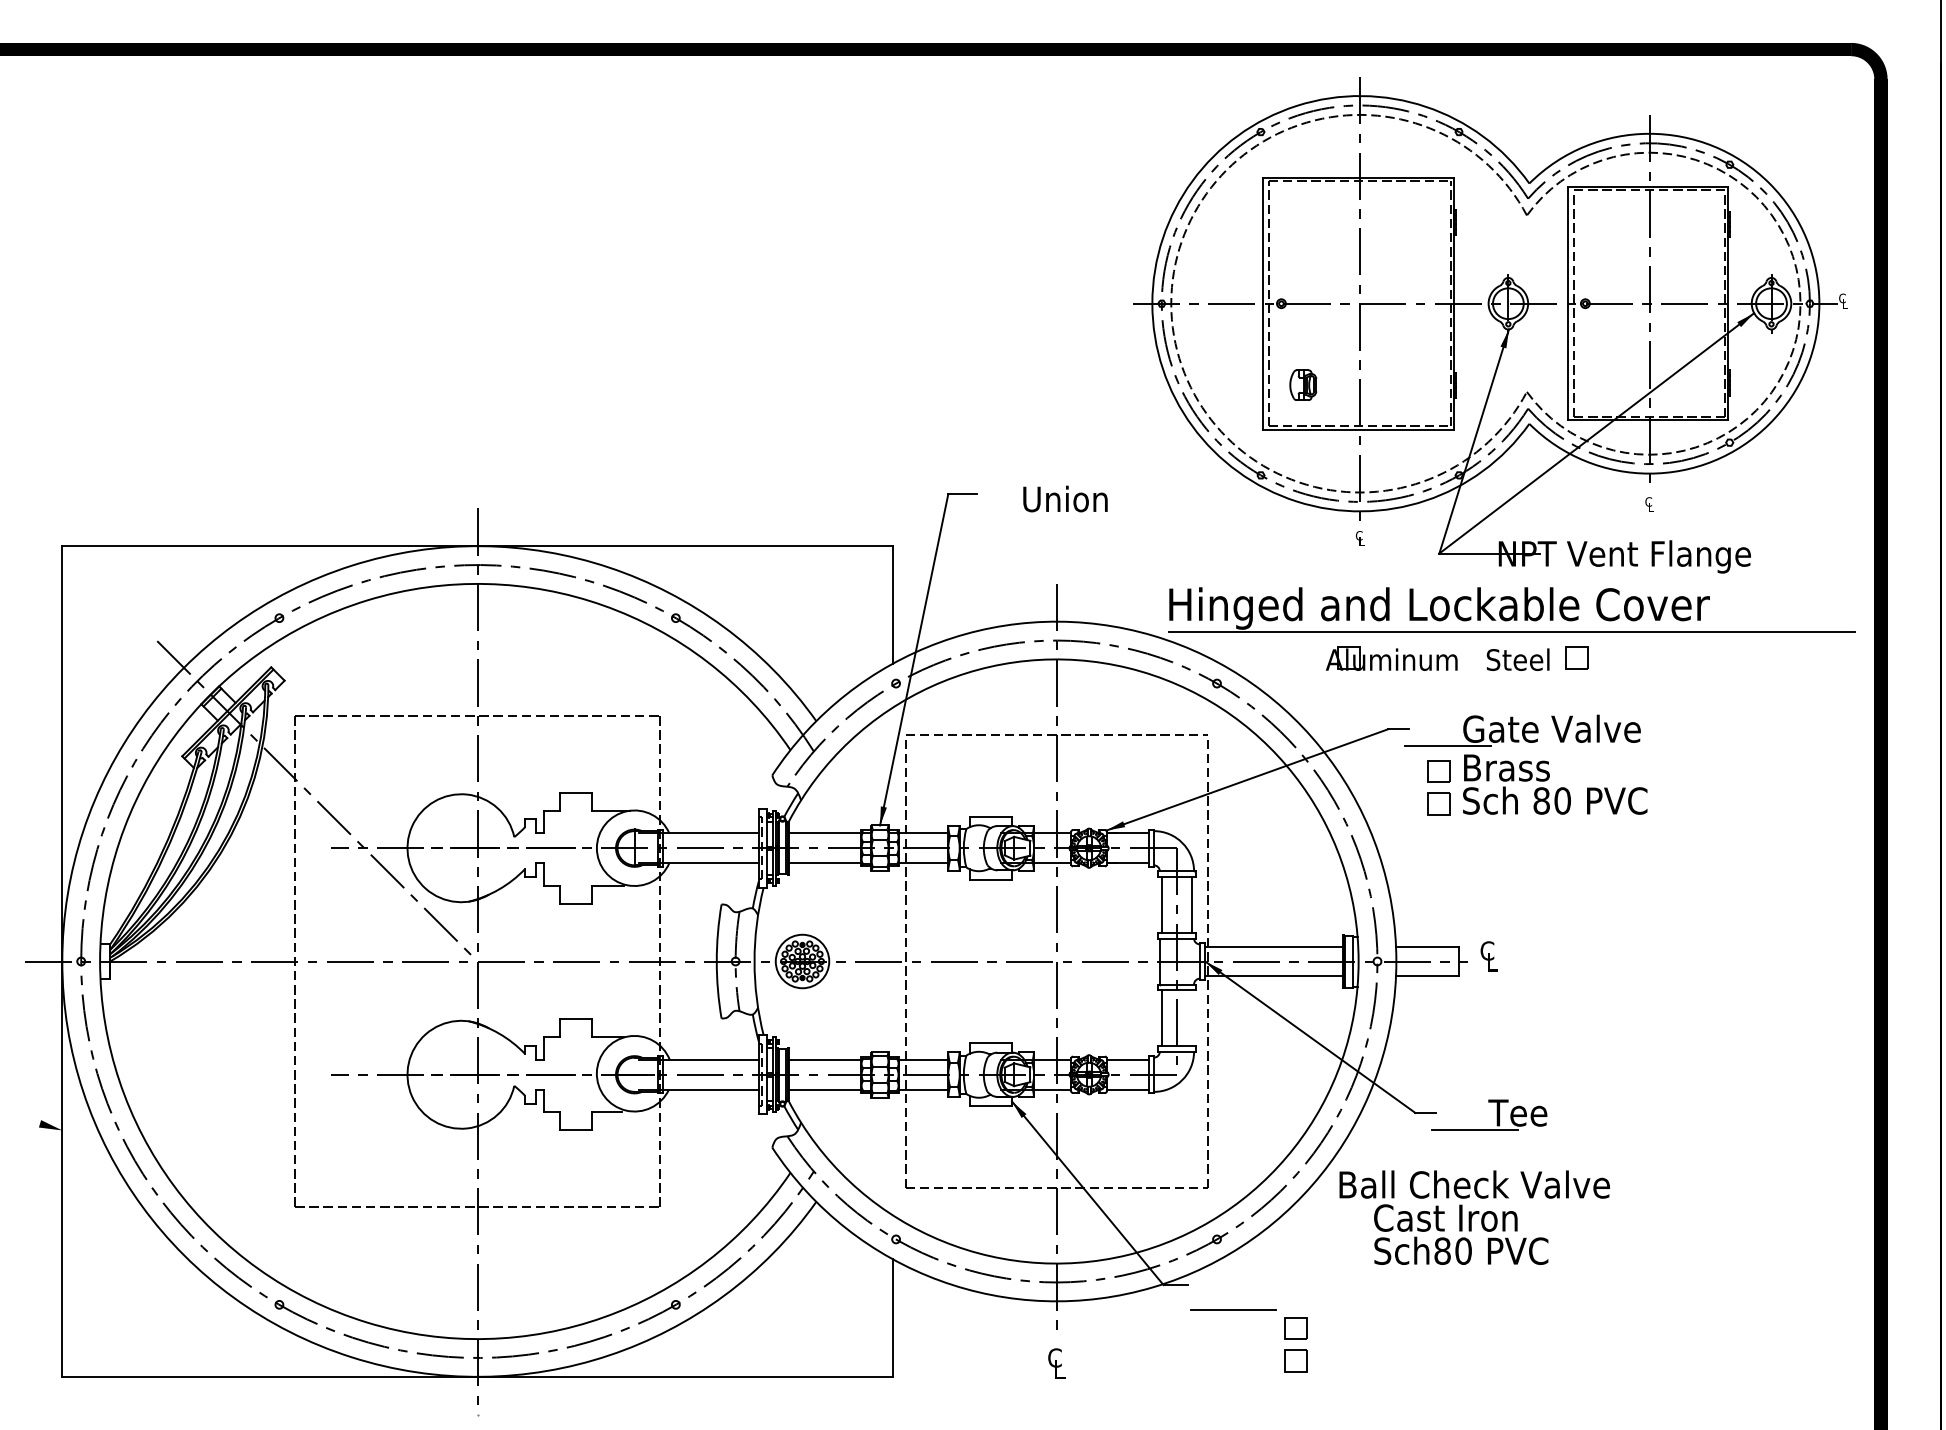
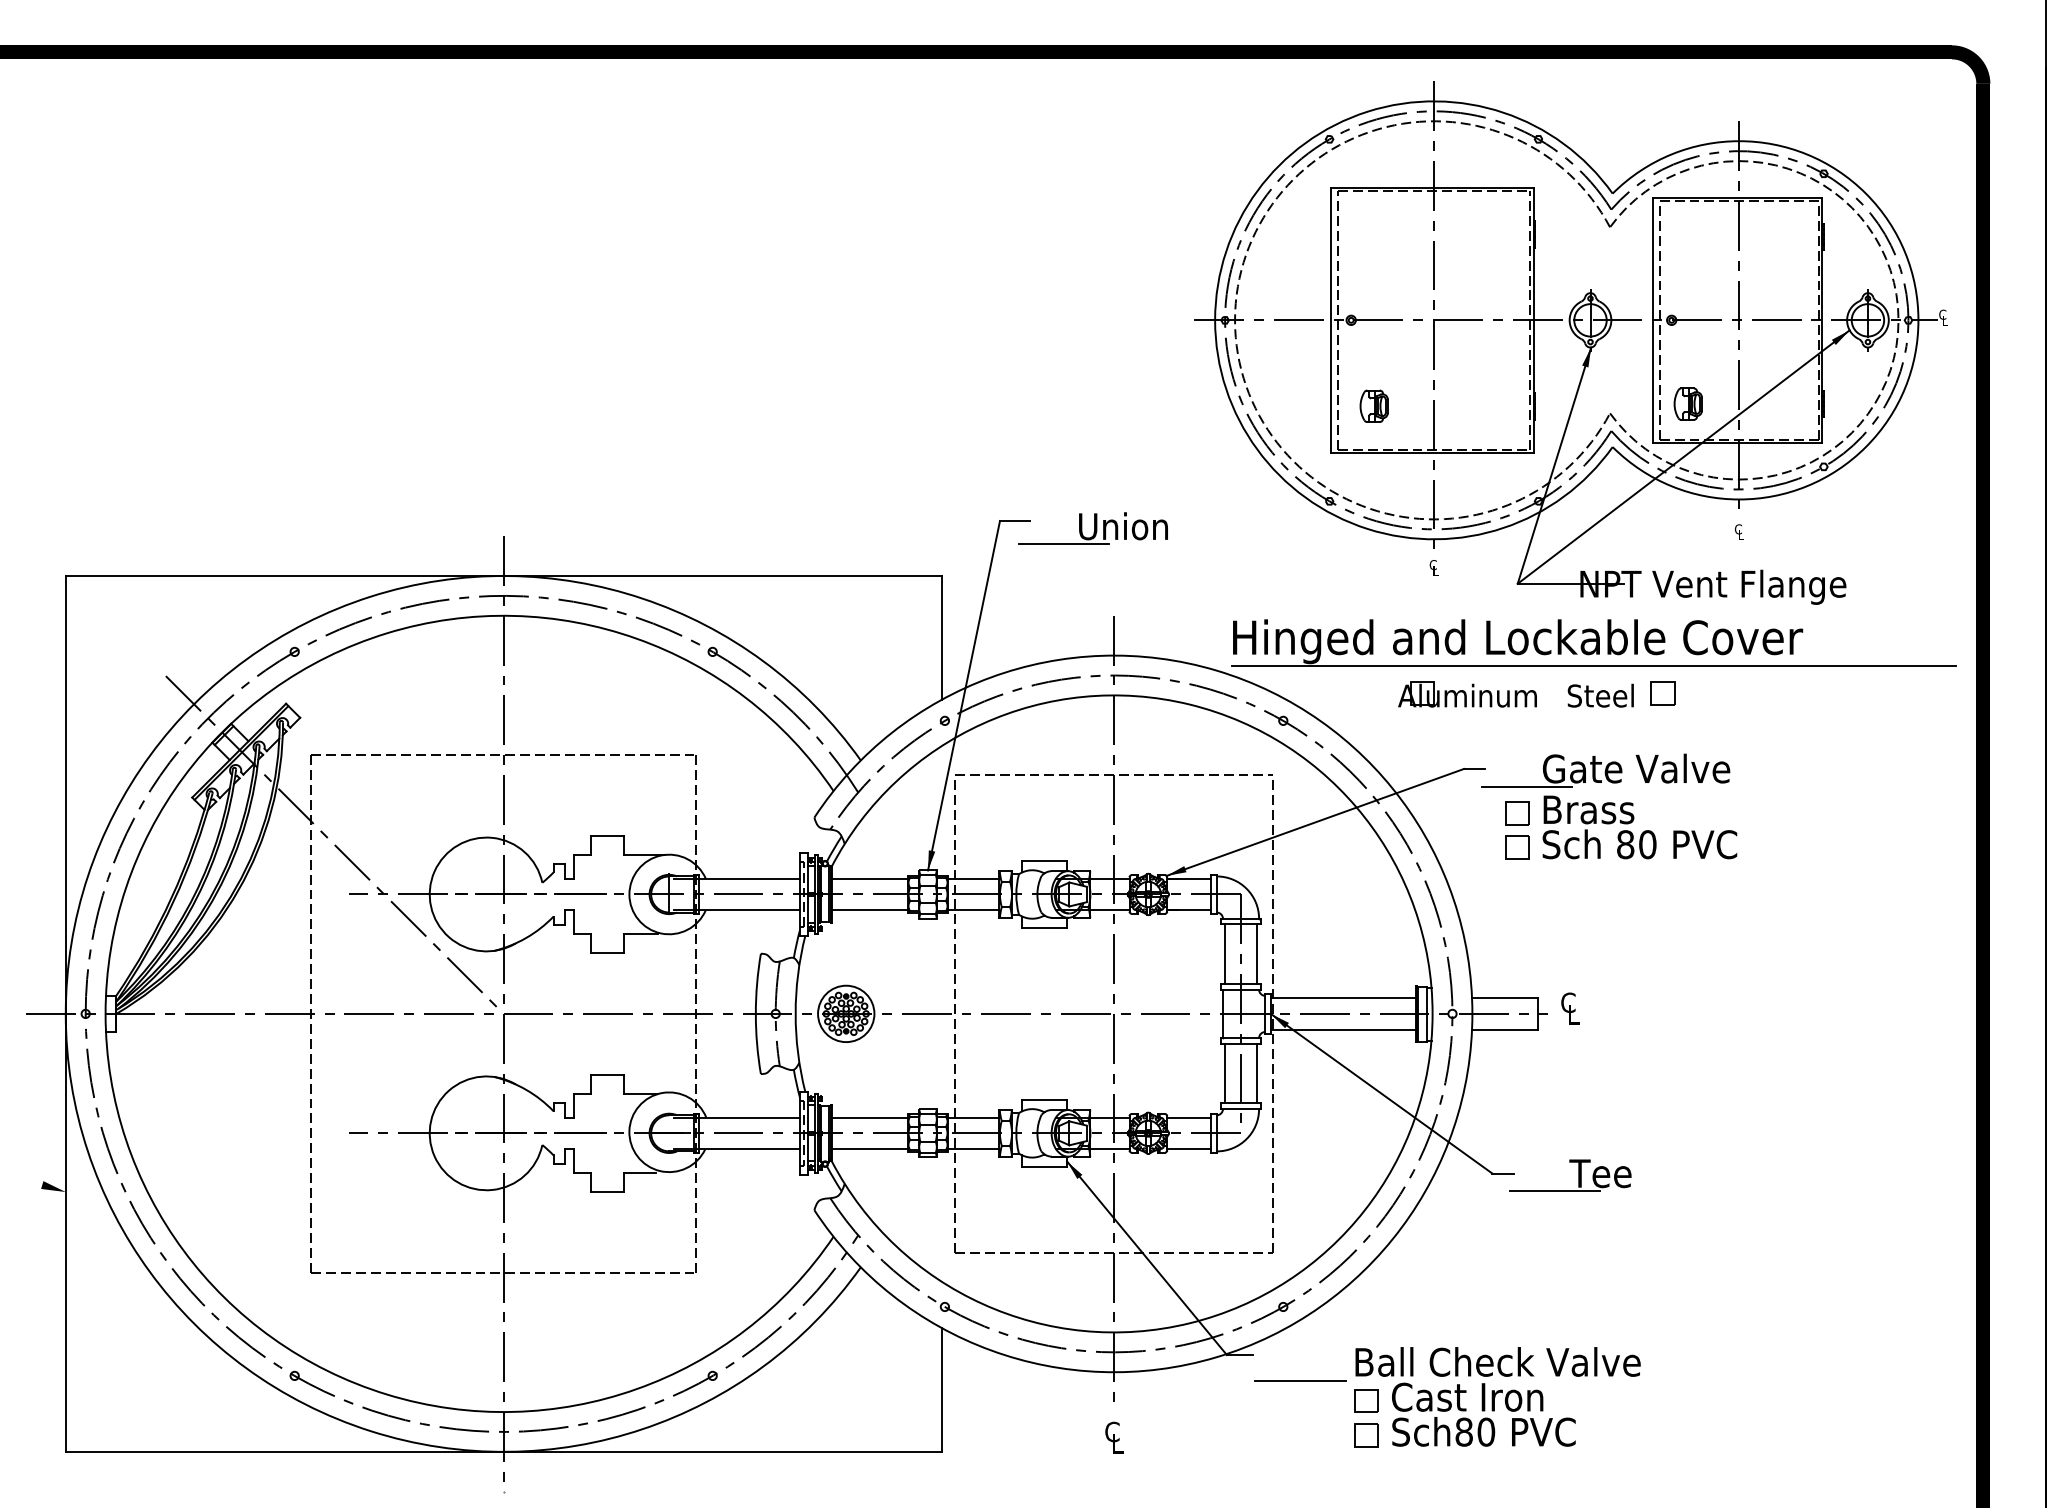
part: (1600, 382) -> (1687, 403), added
line: (1008, 516) -> (1063, 544), added
line: (1191, 1017) -> (1256, 1072), added
text: (1474, 1217) -> (1497, 1396), moved

